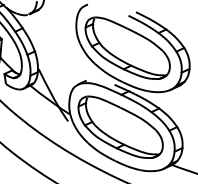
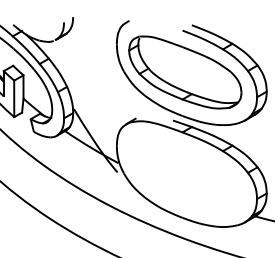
part: (120, 127) -> (185, 174), removed

